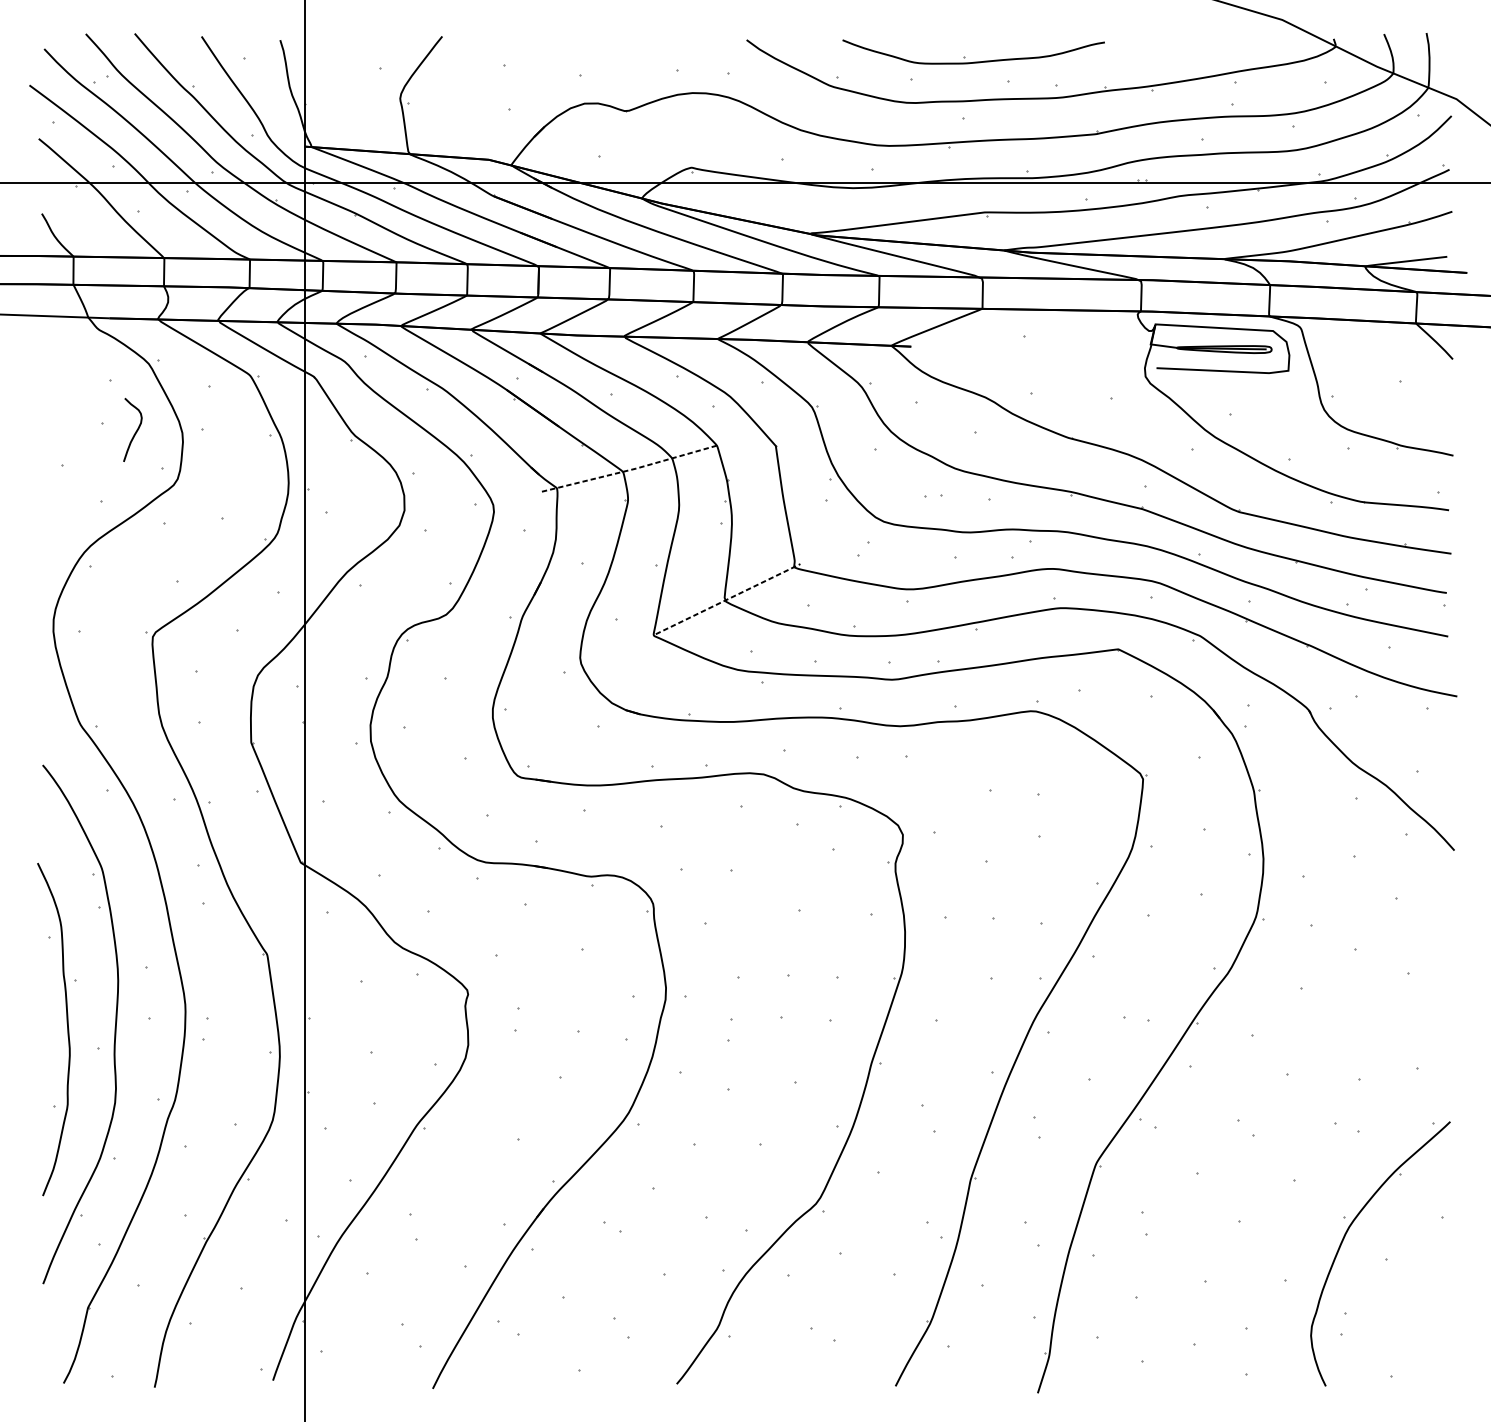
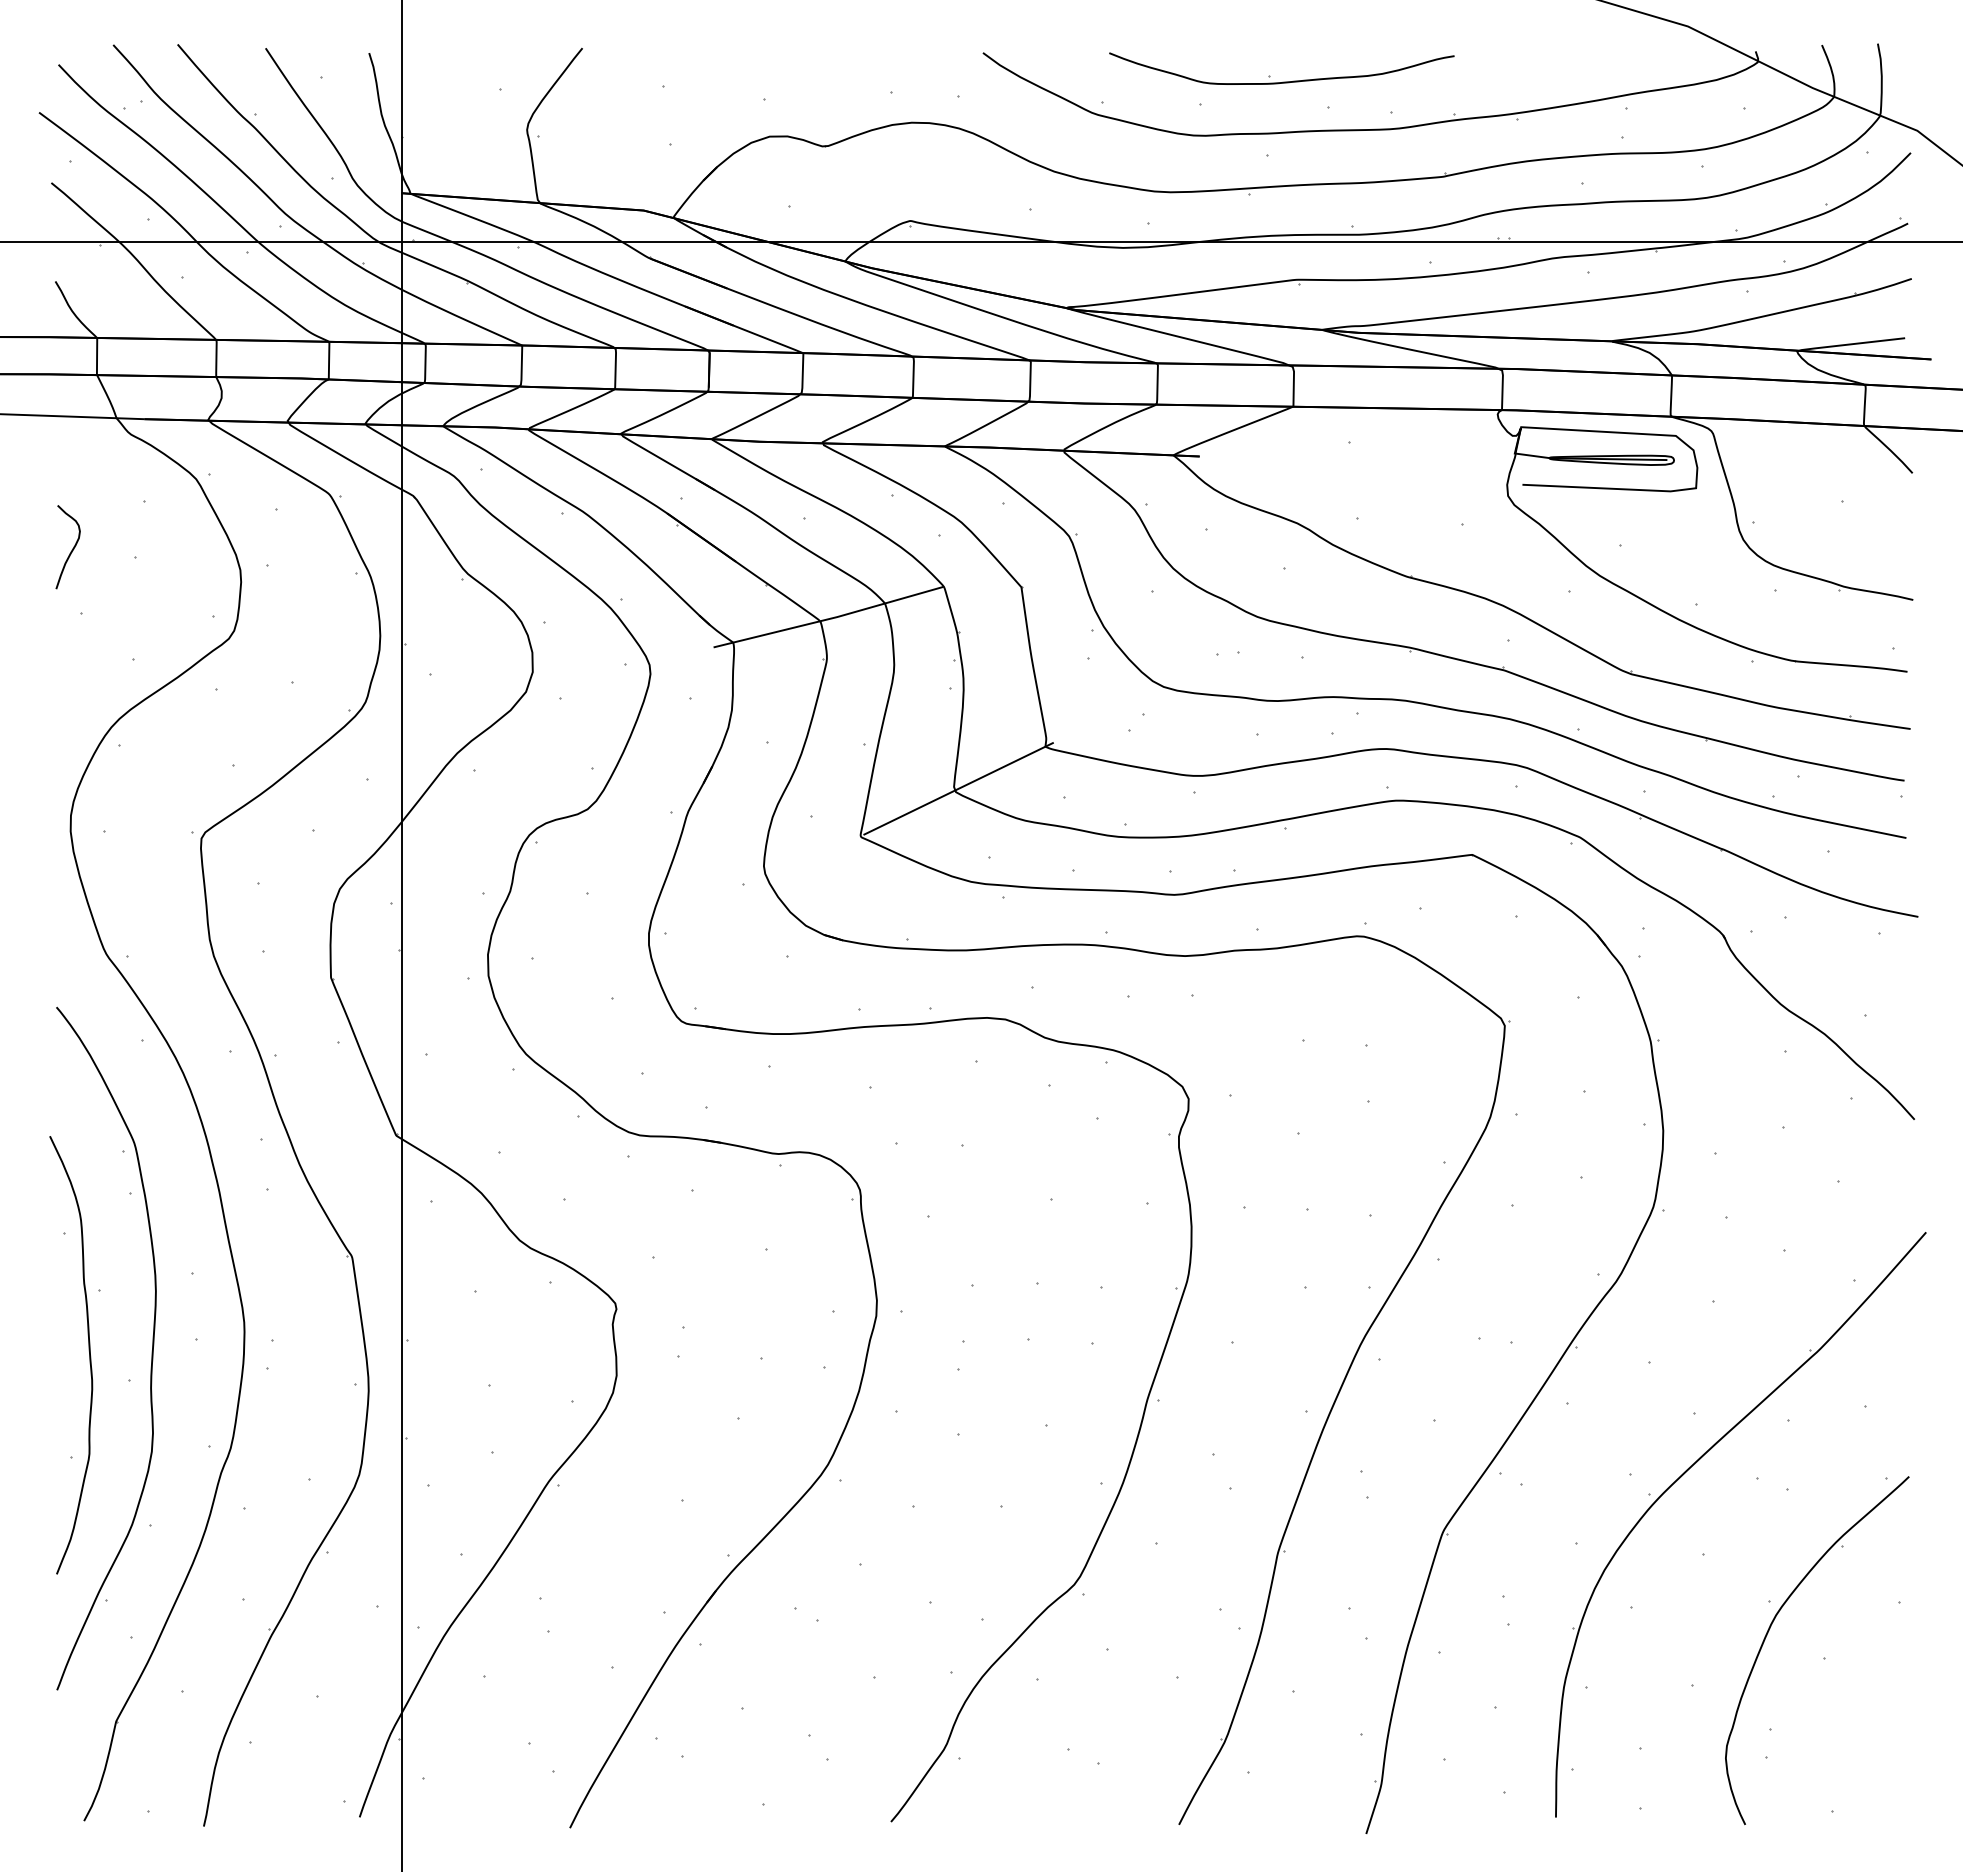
curve: (135, 432) -> (71, 550), moved
line: (630, 469) -> (829, 618), dashed -> solid
line: (728, 598) -> (958, 788), dashed -> solid
part: (1281, 1117) -> (1687, 1471), added

